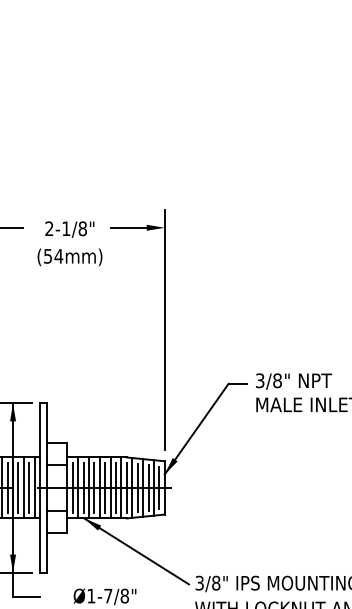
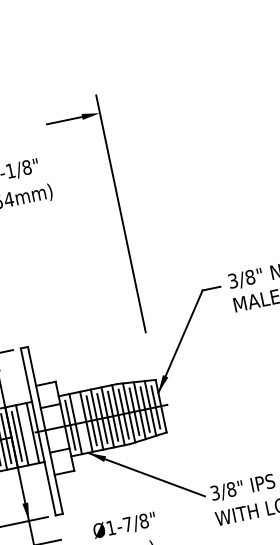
part: (164, 329) -> (120, 213), moved
line: (29, 487) -> (27, 433), removed
line: (83, 487) -> (80, 422), removed

